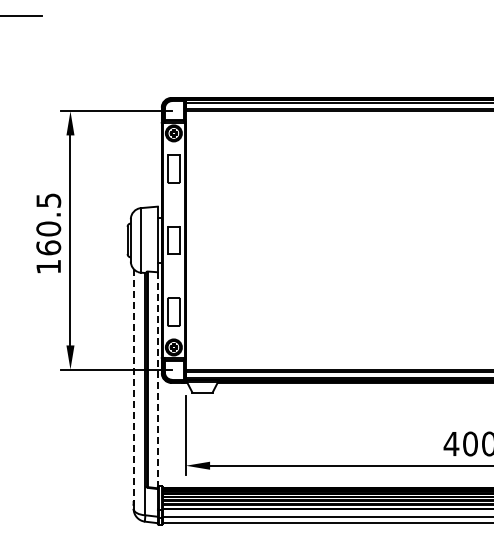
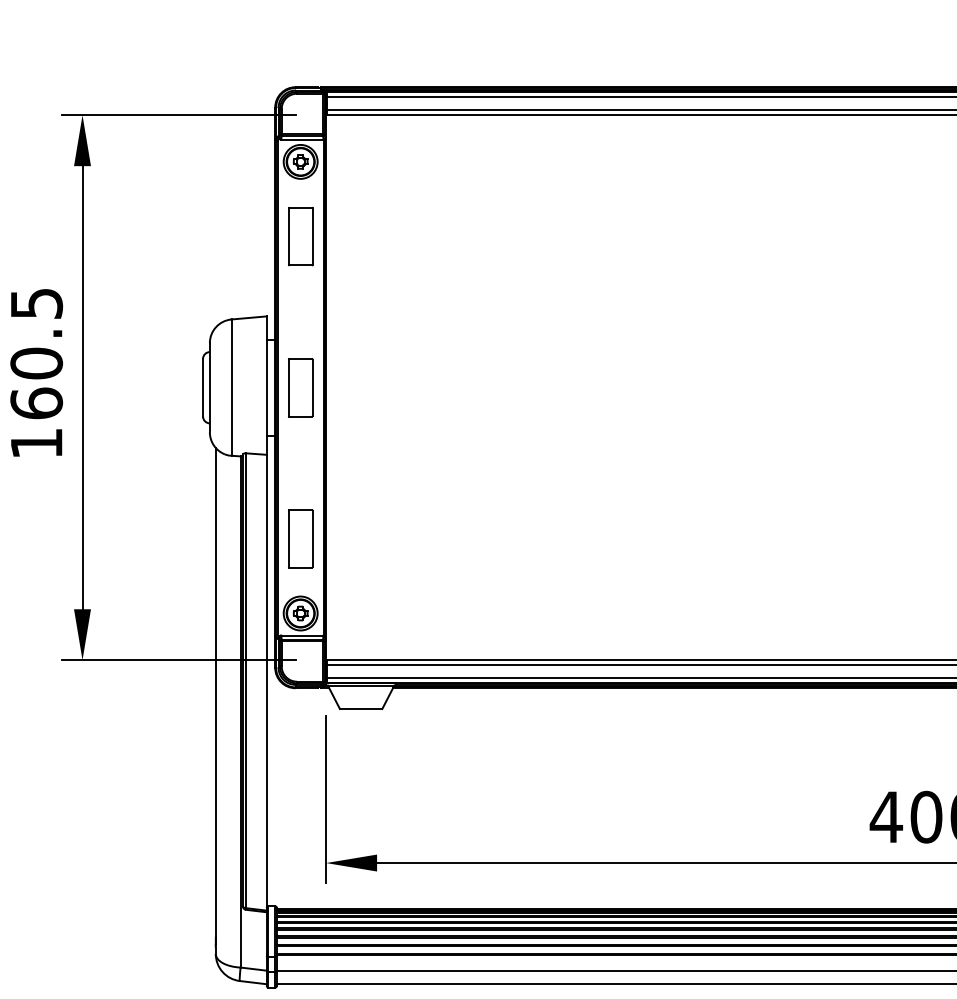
line: (157, 379) -> (266, 681), dashed -> solid
line: (133, 385) -> (215, 693), dashed -> solid

